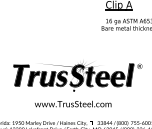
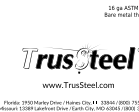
fill: (21, 75) -> (30, 58), removed
fill: (76, 75) -> (81, 58), removed

